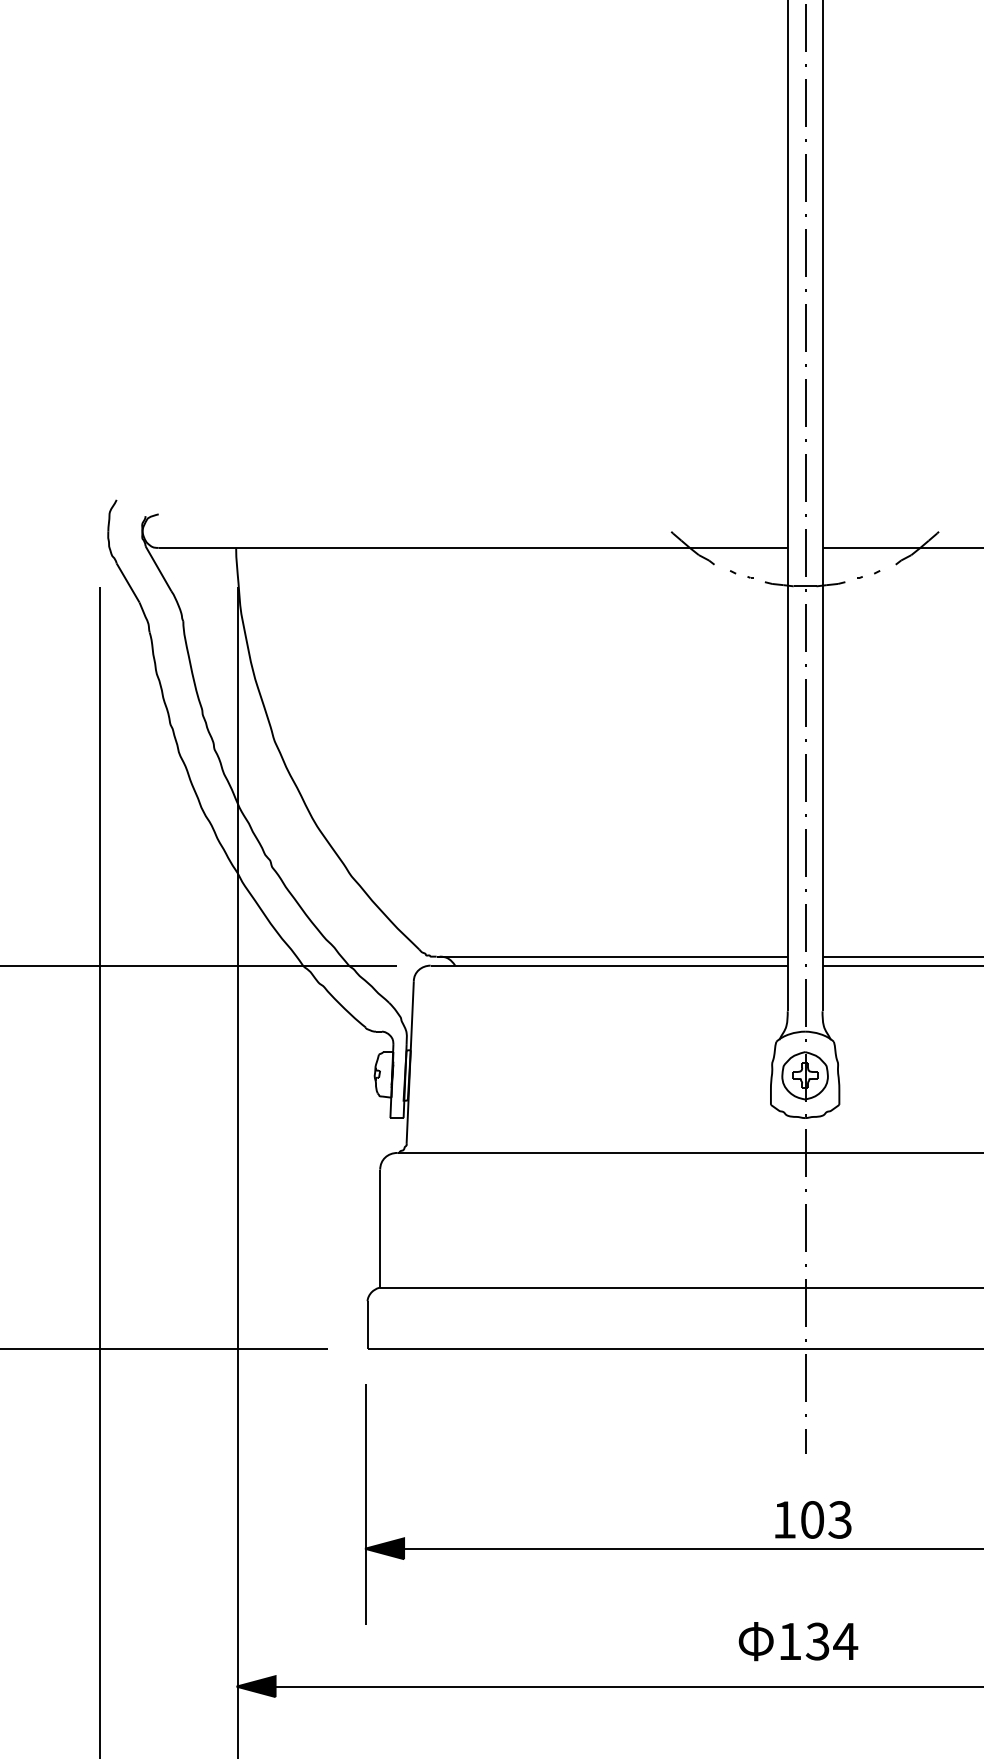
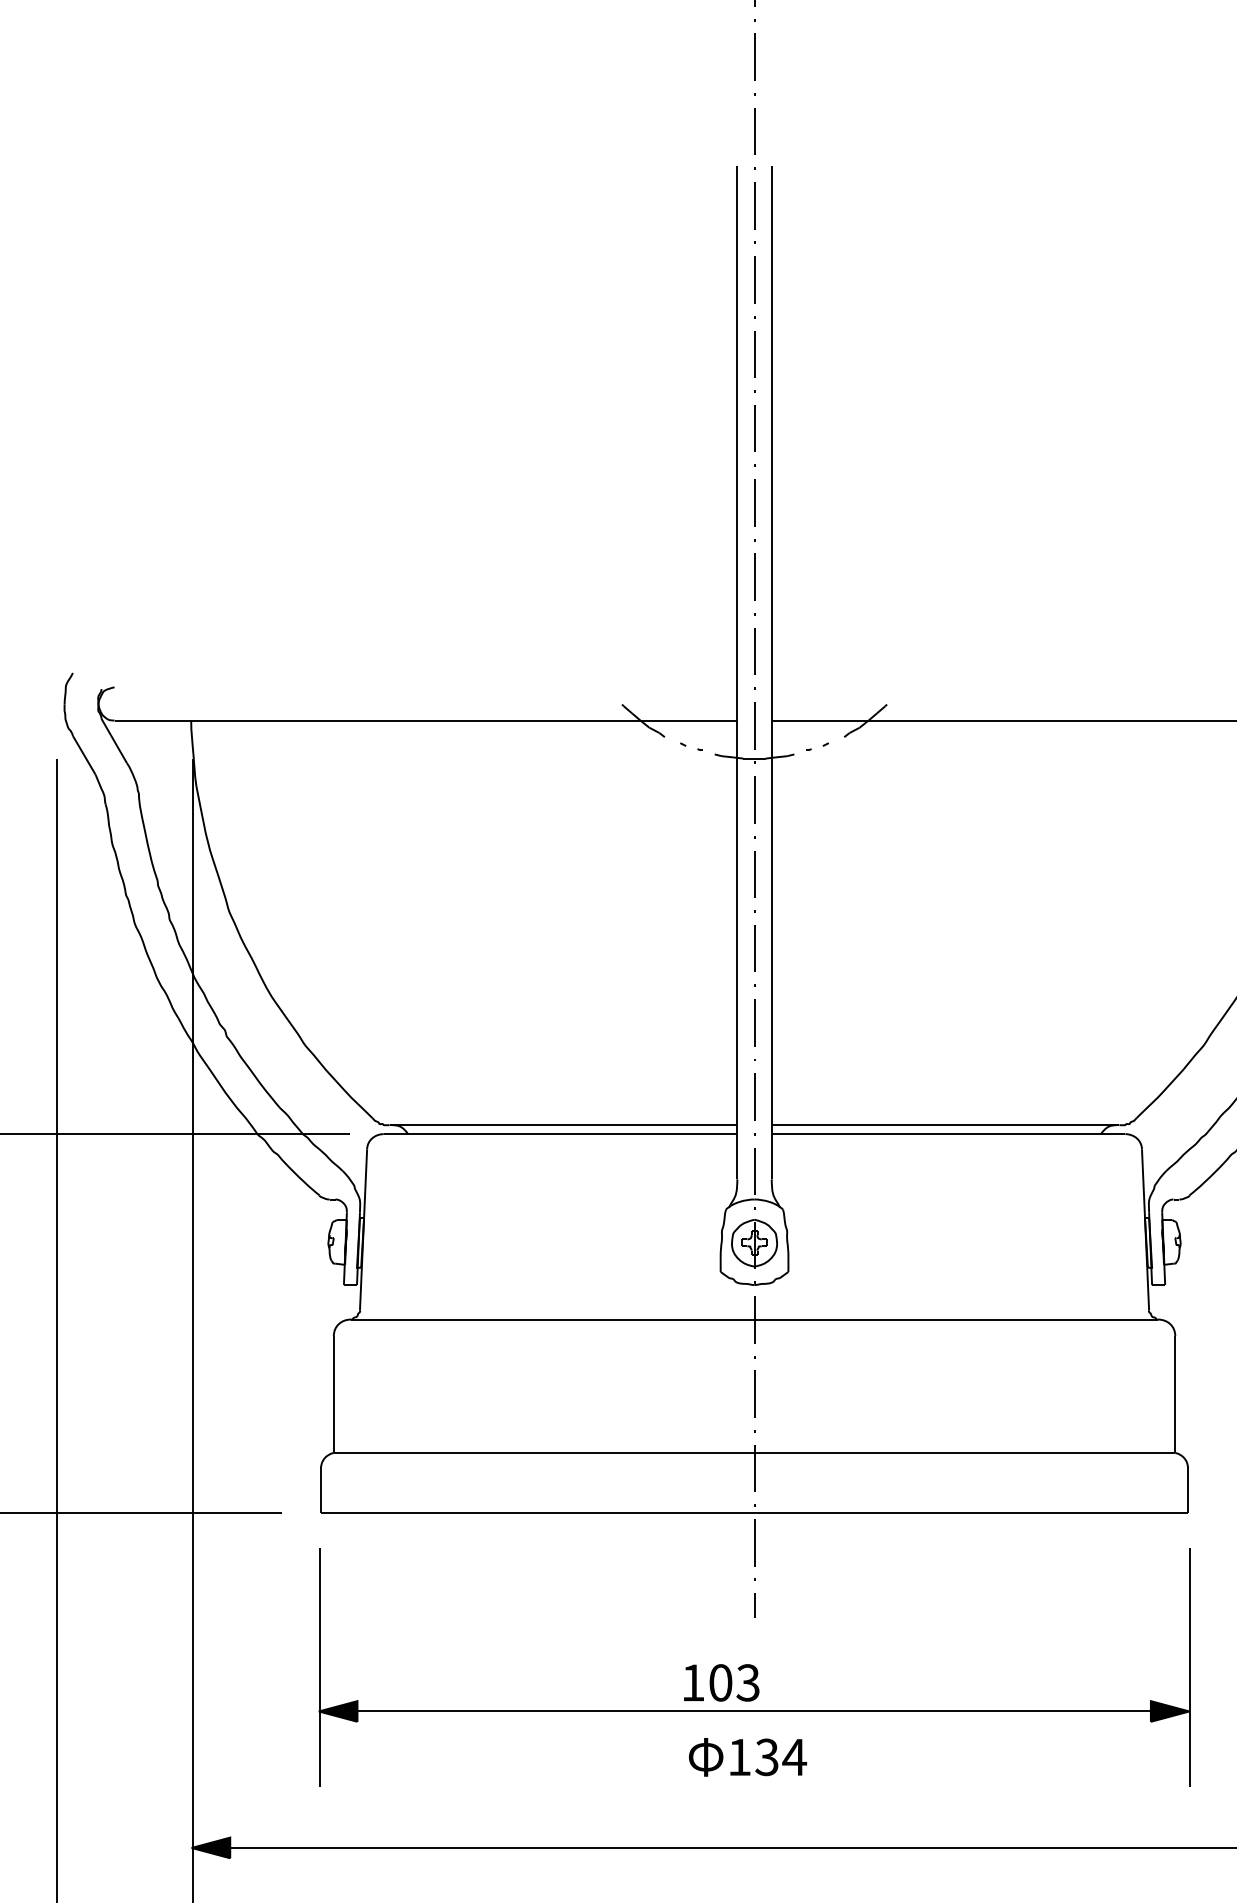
text: (813, 1519) -> (721, 1682), moved
text: (799, 1641) -> (748, 1757), moved

